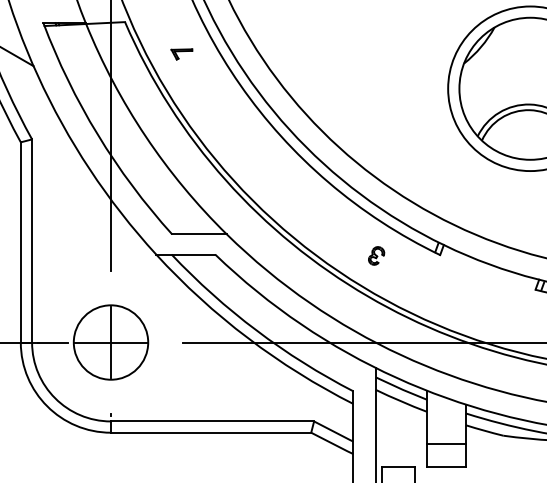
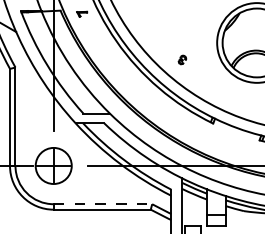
part: (182, 52) -> (82, 13), moved
part: (376, 254) -> (182, 59), moved
line: (213, 422) -> (103, 204), solid -> dashed

